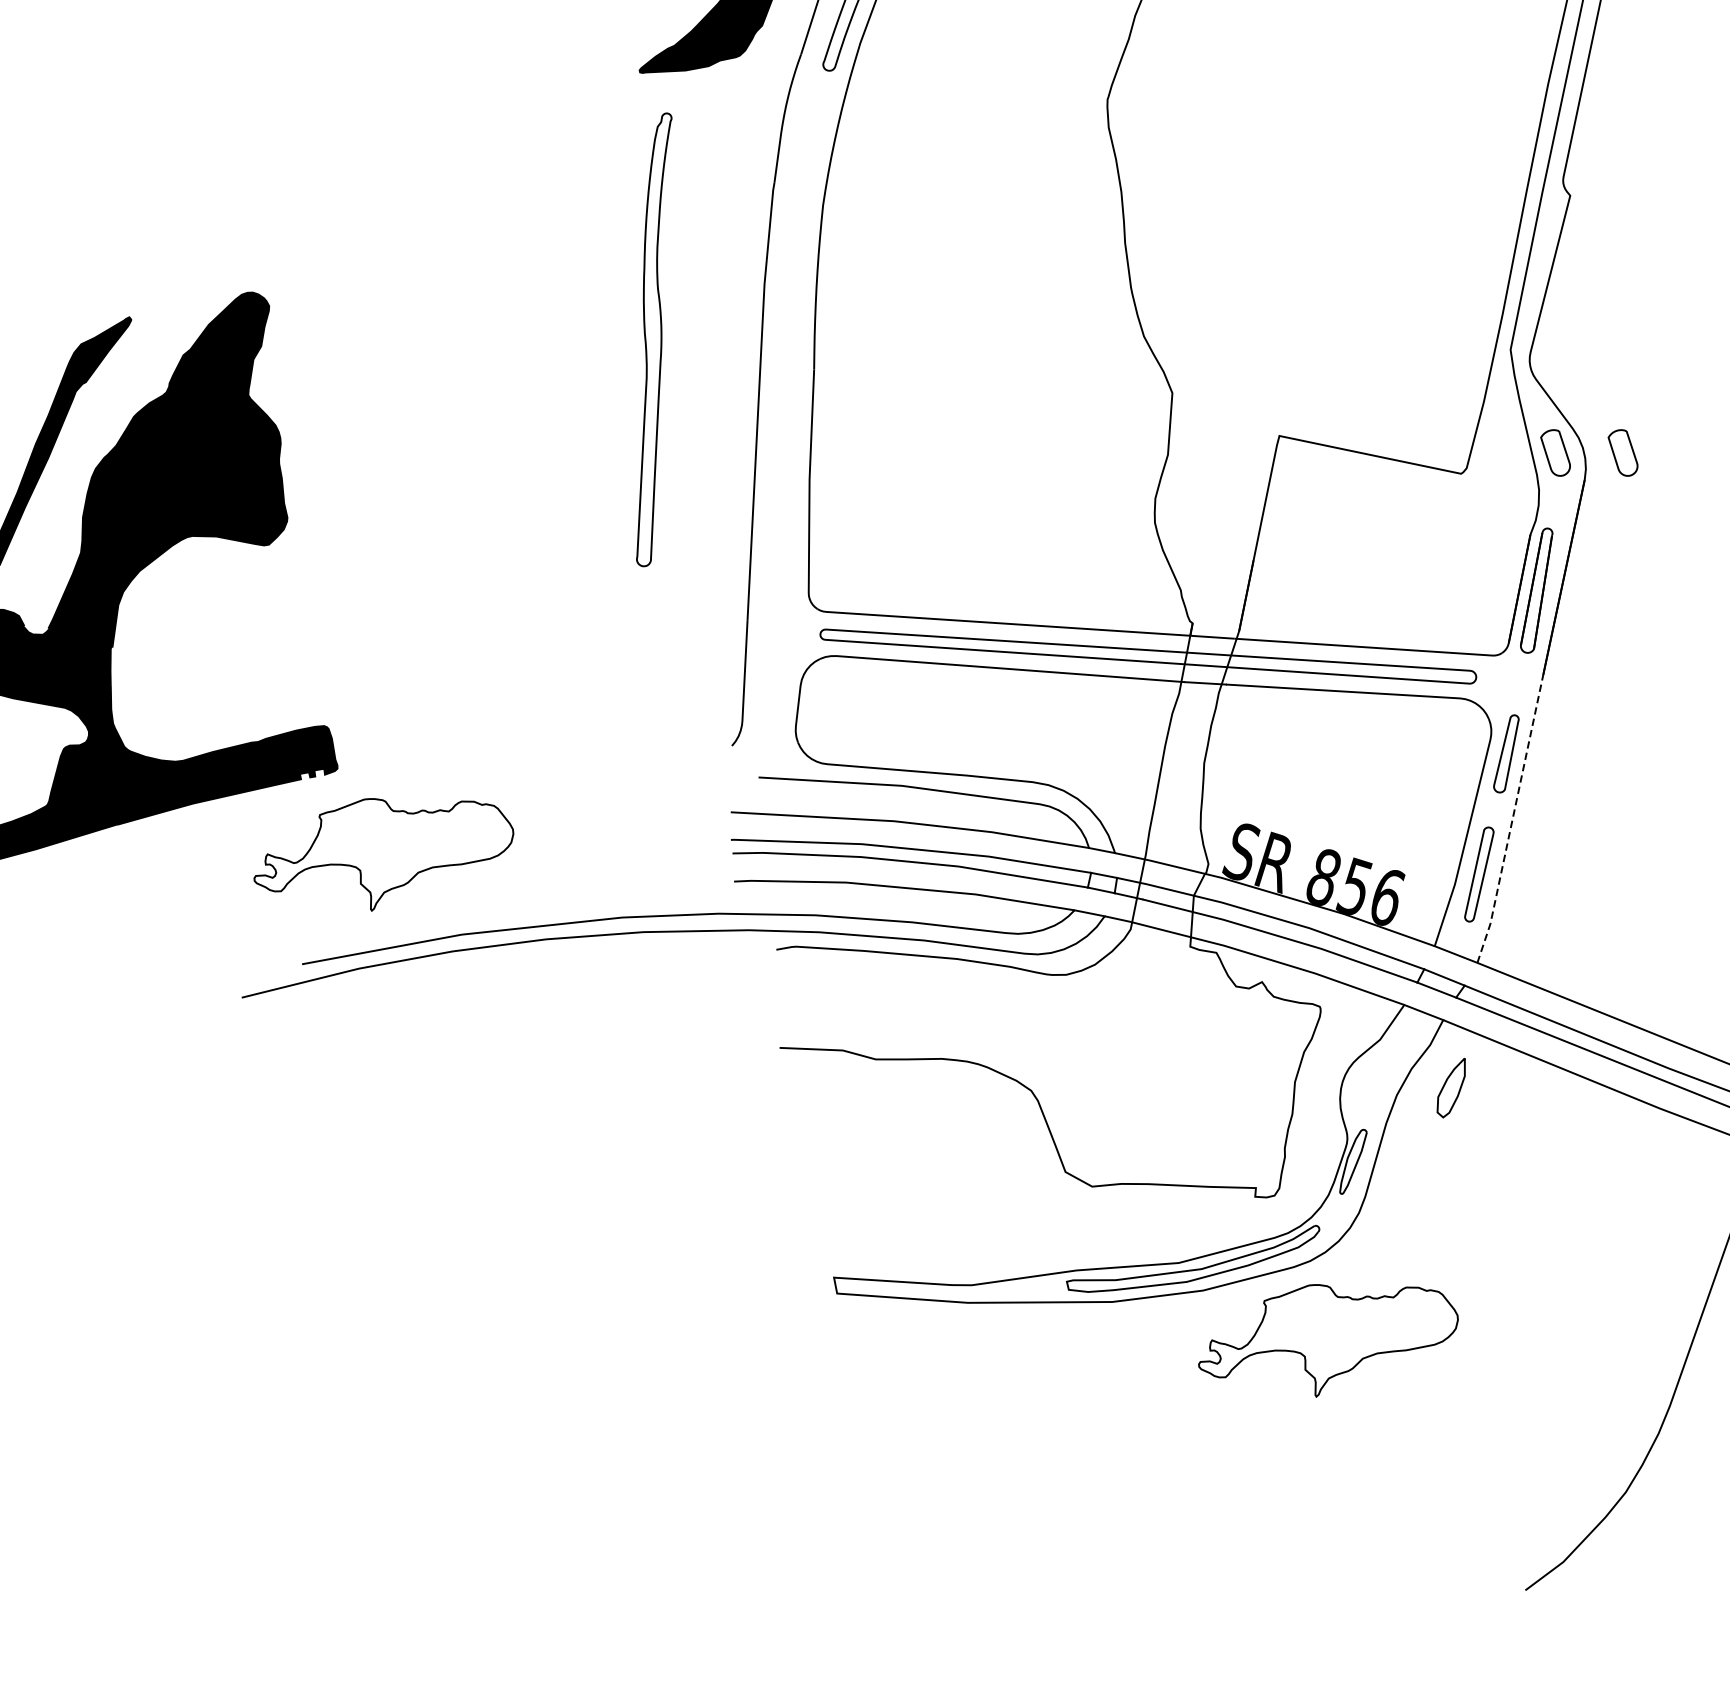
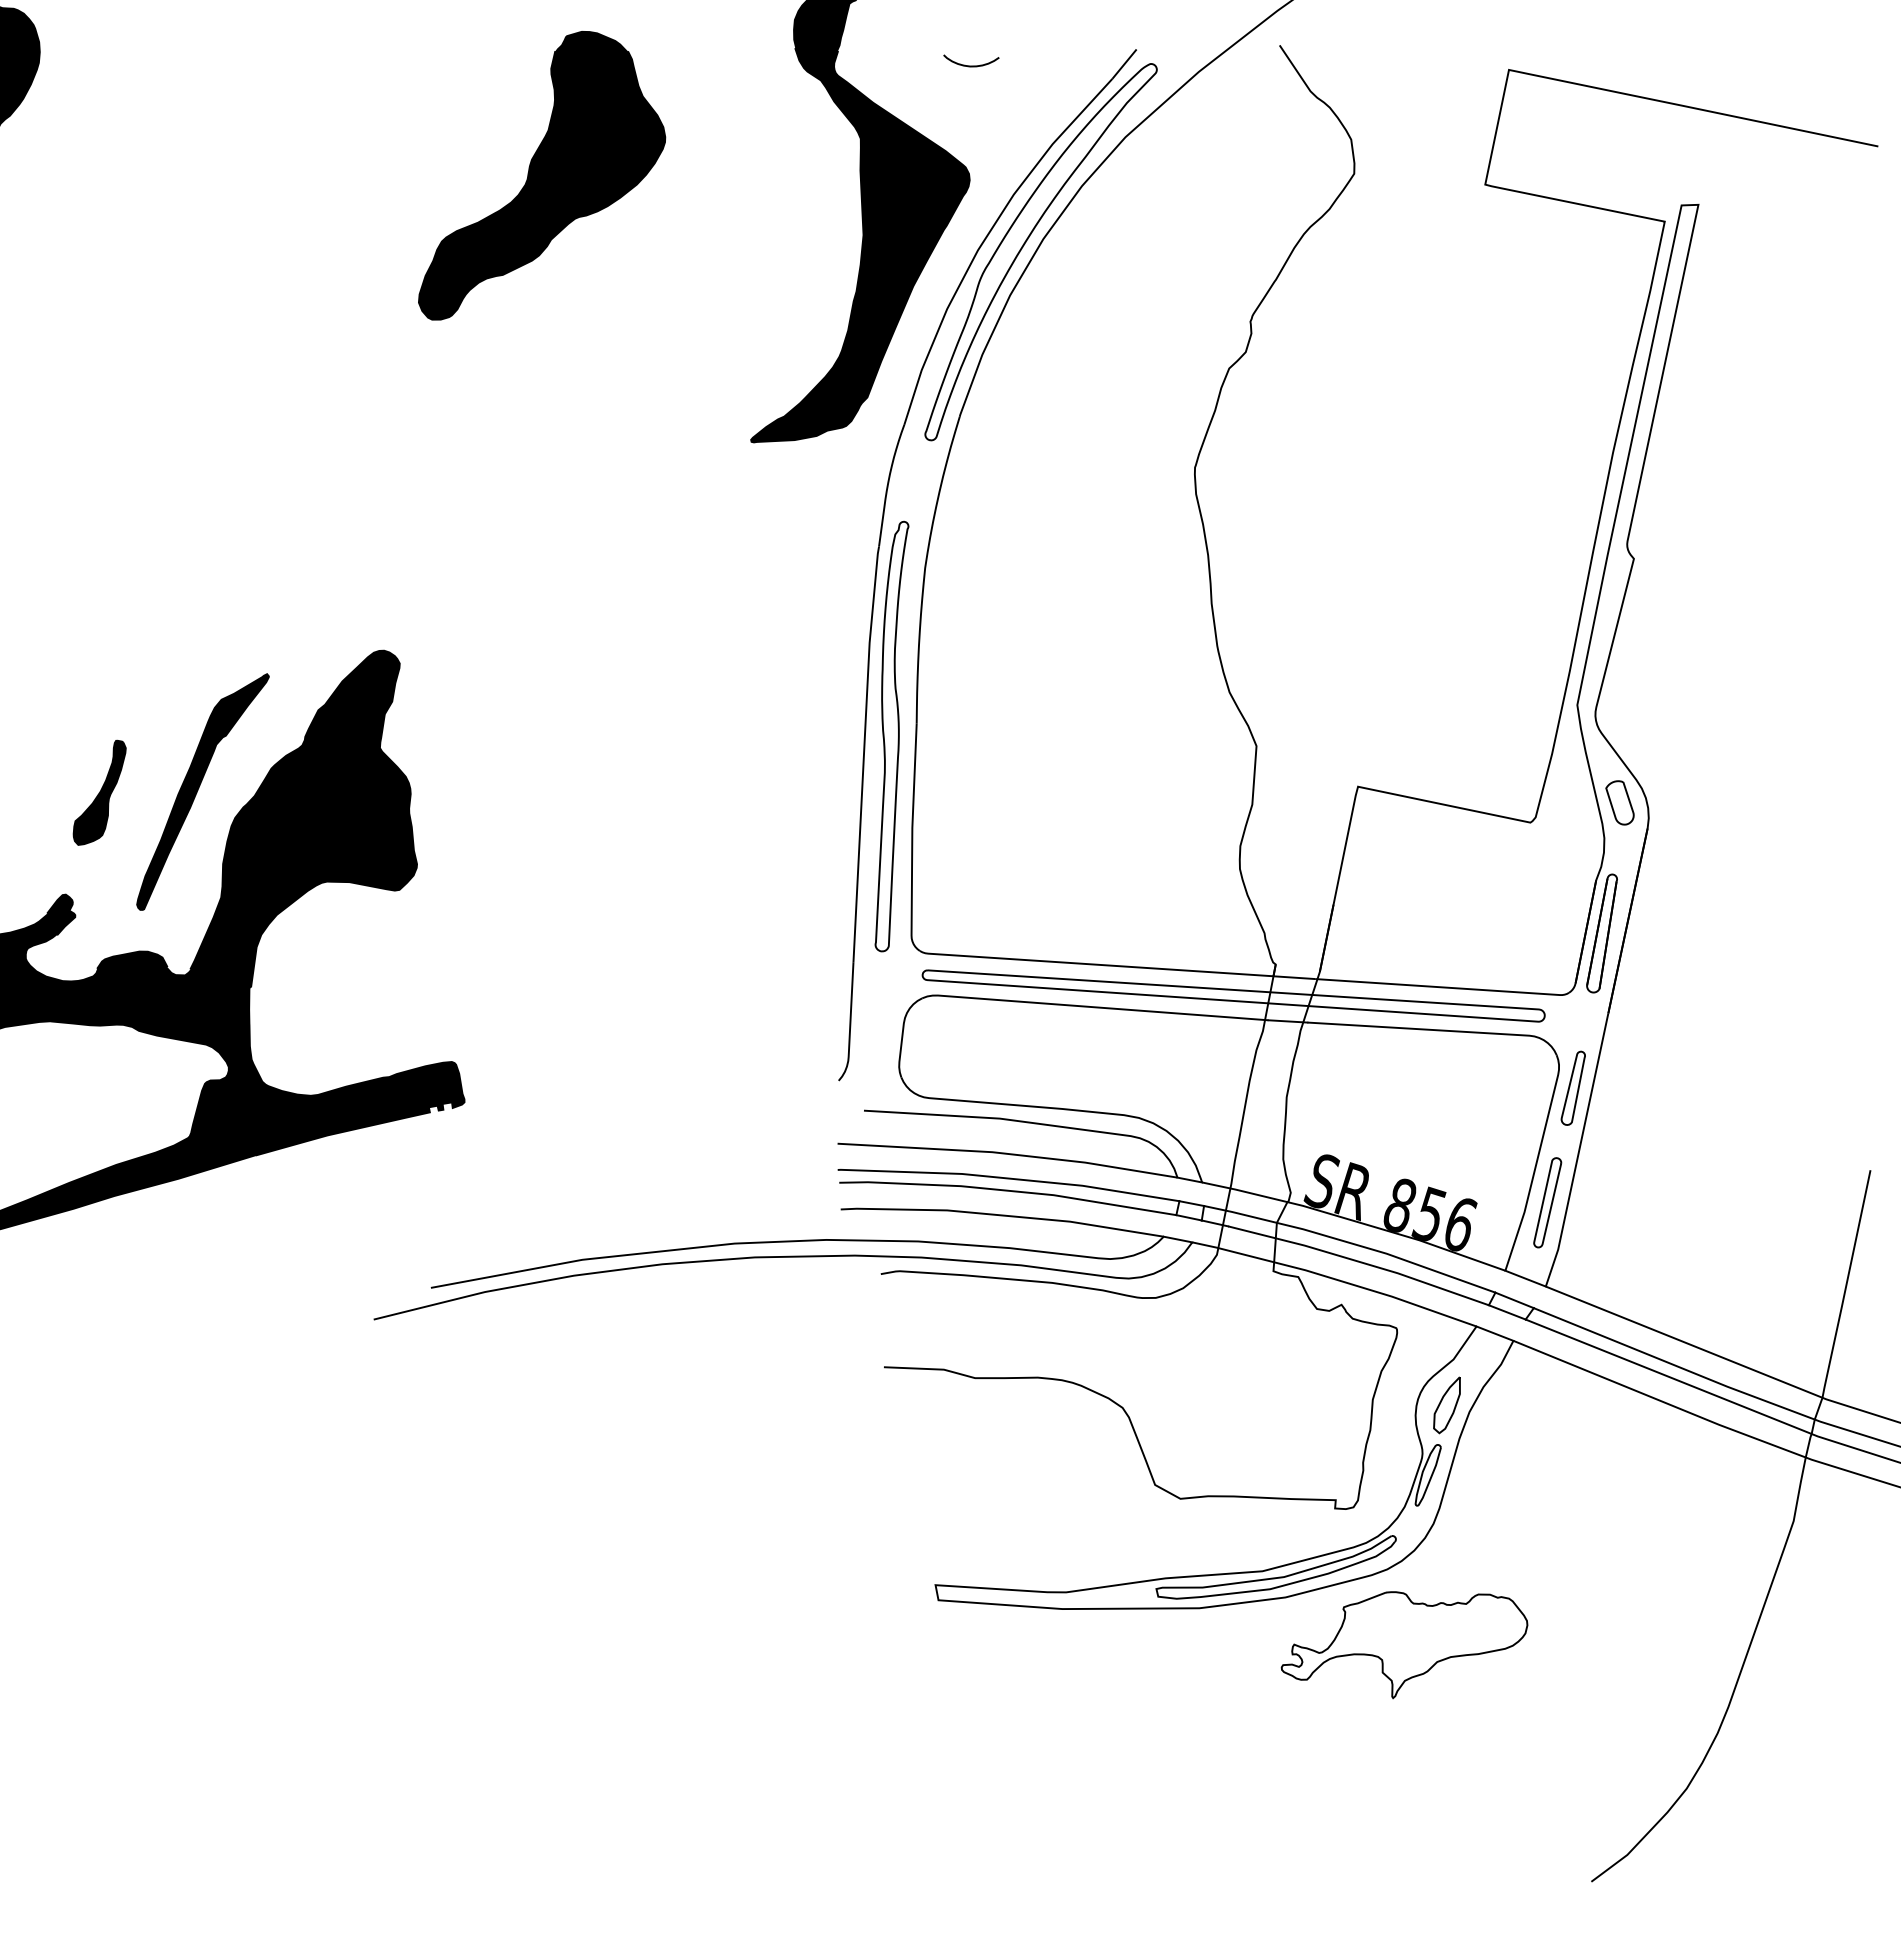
part: (653, 339) -> (891, 736), moved
part: (1622, 452) -> (1683, 802), removed
line: (1512, 820) -> (1579, 1151), dashed -> solid
part: (383, 855) -> (508, 1184), removed
part: (1450, 1088) -> (1446, 1405), moved

